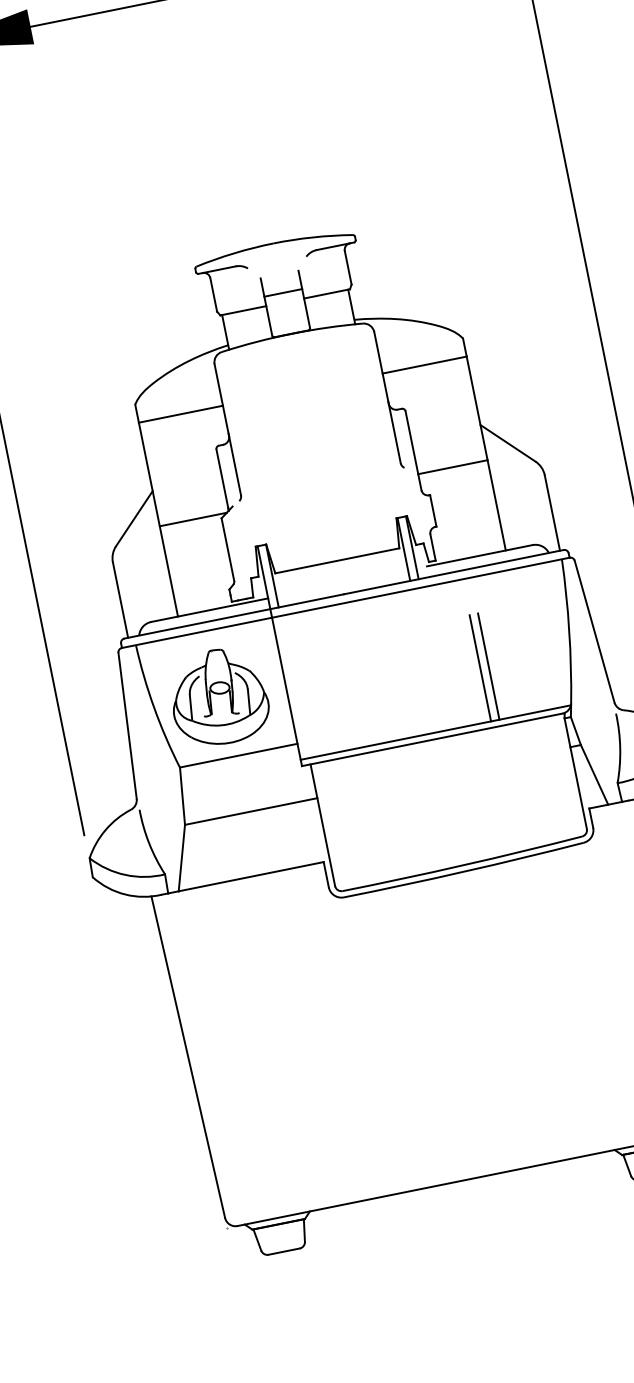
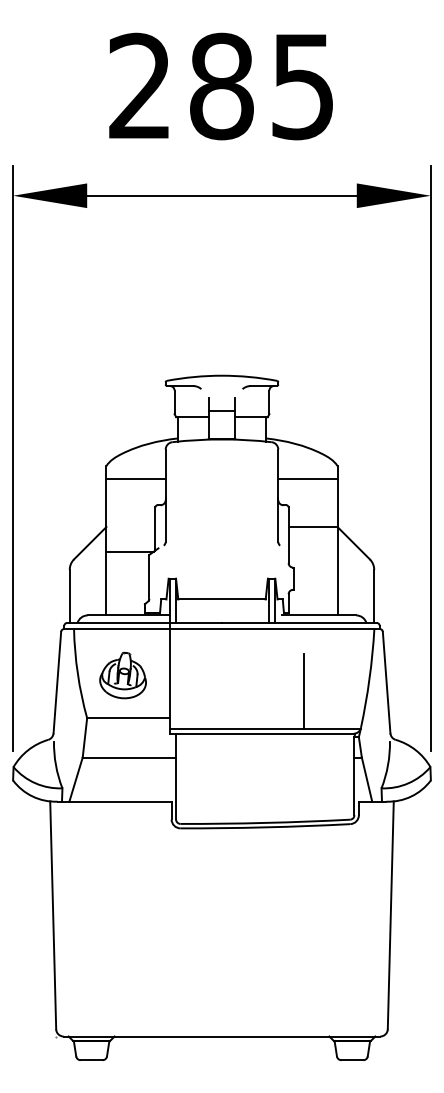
line: (451, 466) -> (312, 526), moved
line: (489, 666) -> (310, 691), removed
part: (217, 697) -> (122, 675), size x0.7

